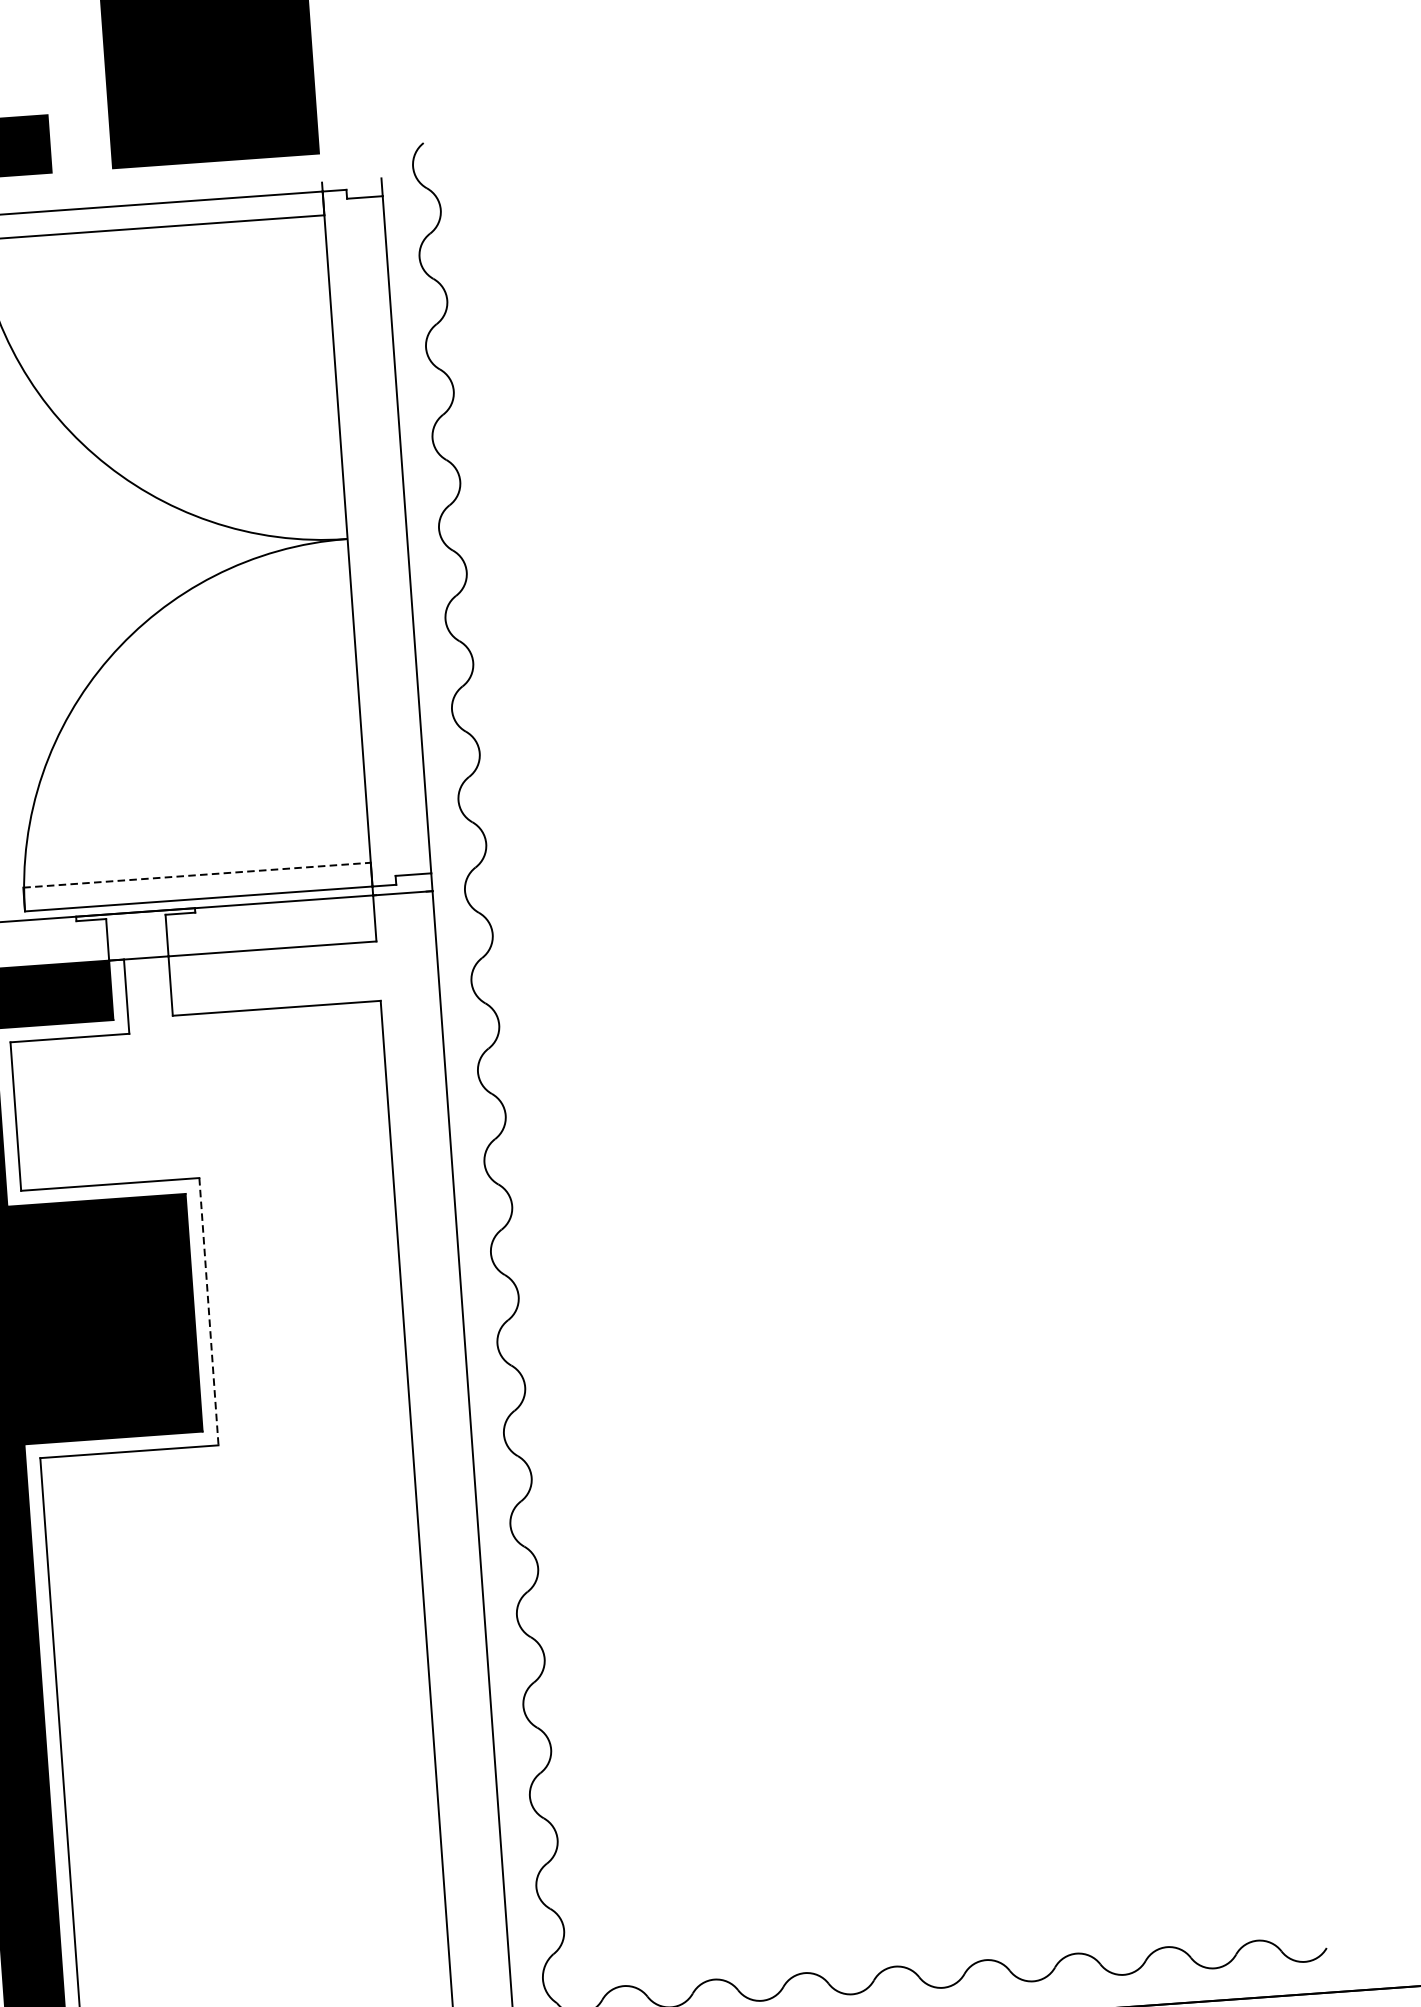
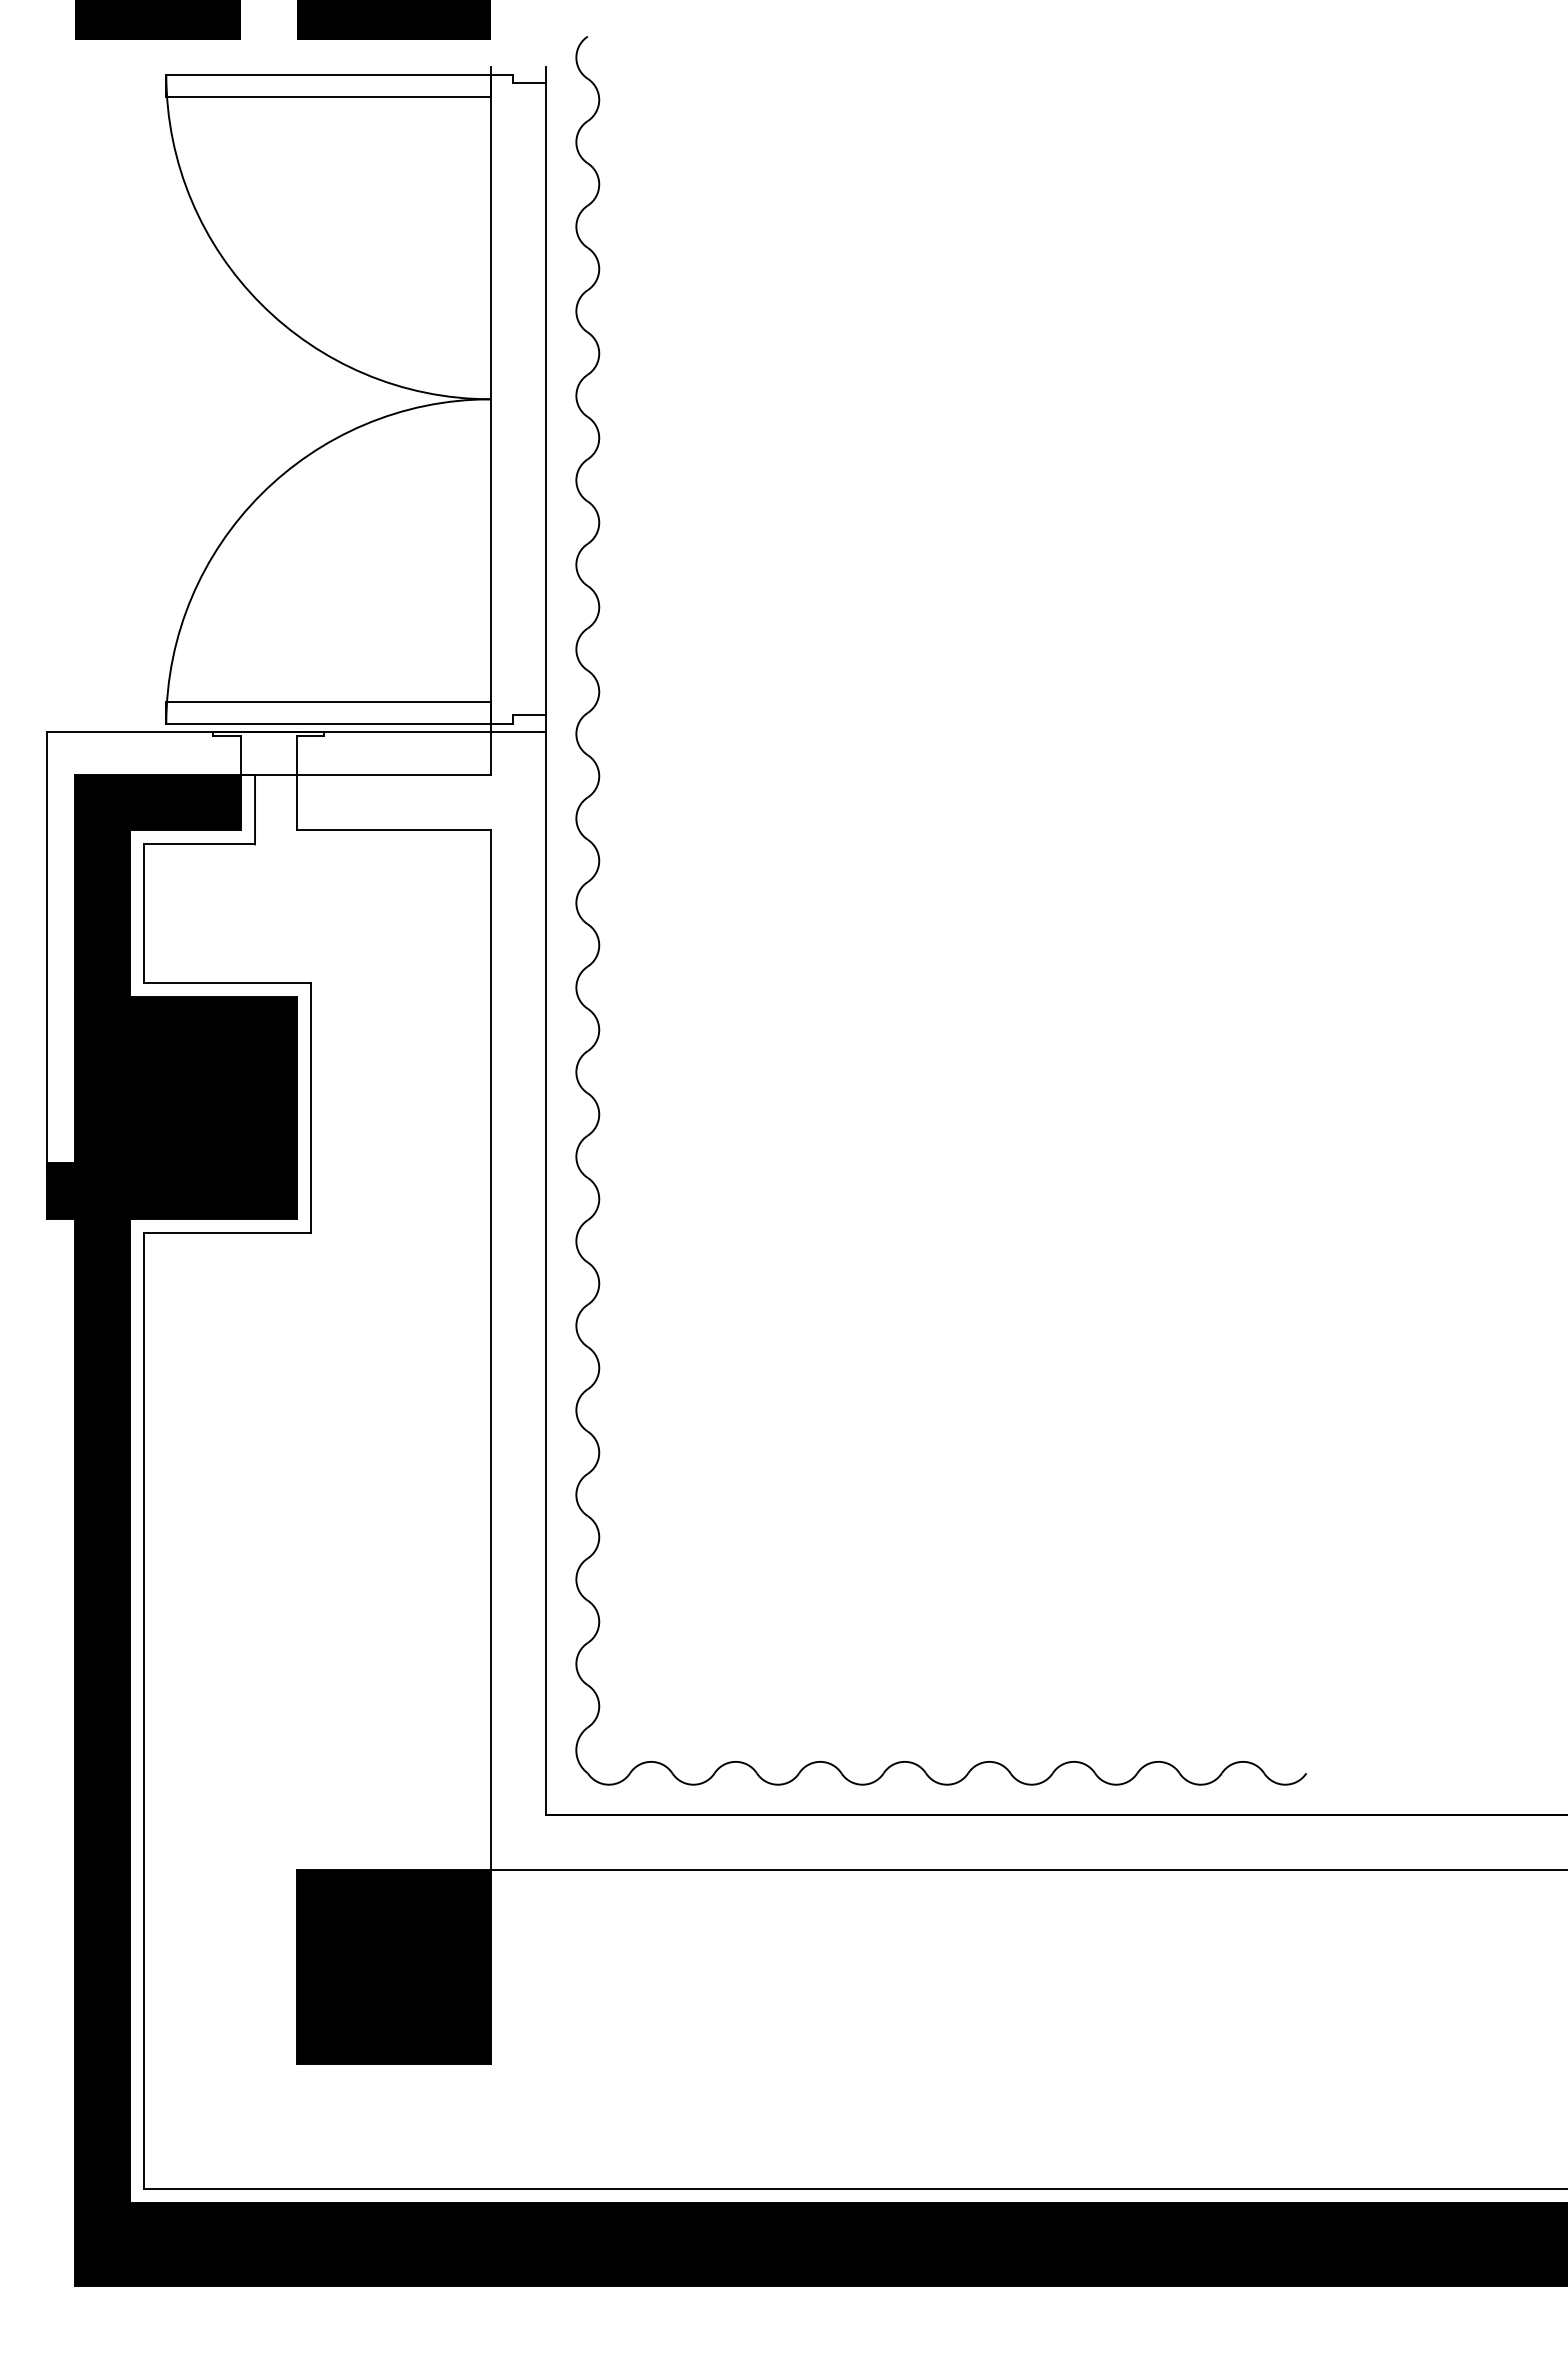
line: (198, 875) -> (329, 701), dashed -> solid
line: (208, 1311) -> (310, 1107), dashed -> solid

